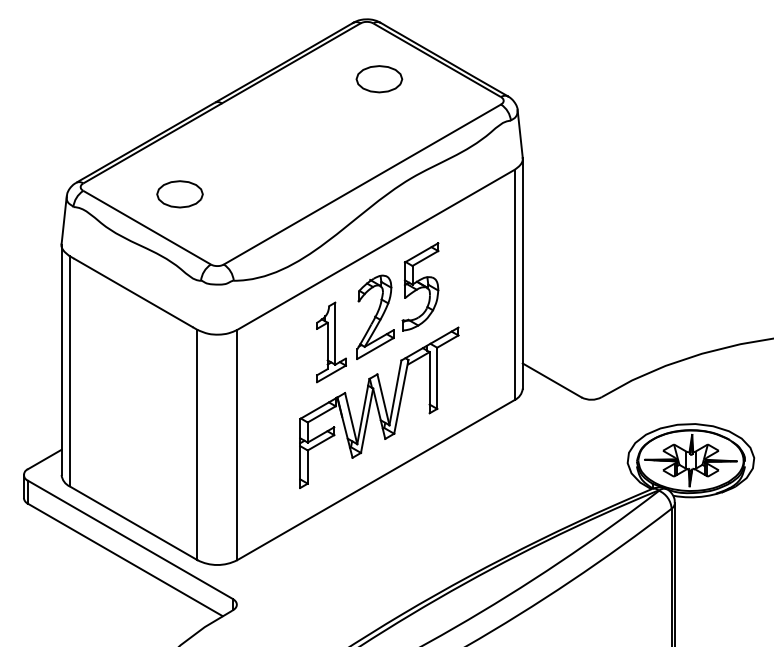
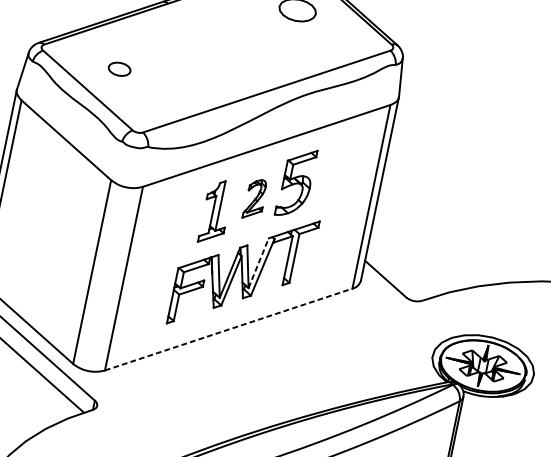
part: (179, 194) -> (119, 69), size x0.6
part: (375, 316) -> (255, 198), size x0.6
line: (395, 392) -> (258, 262), solid -> dashed
line: (376, 479) -> (229, 329), solid -> dashed

